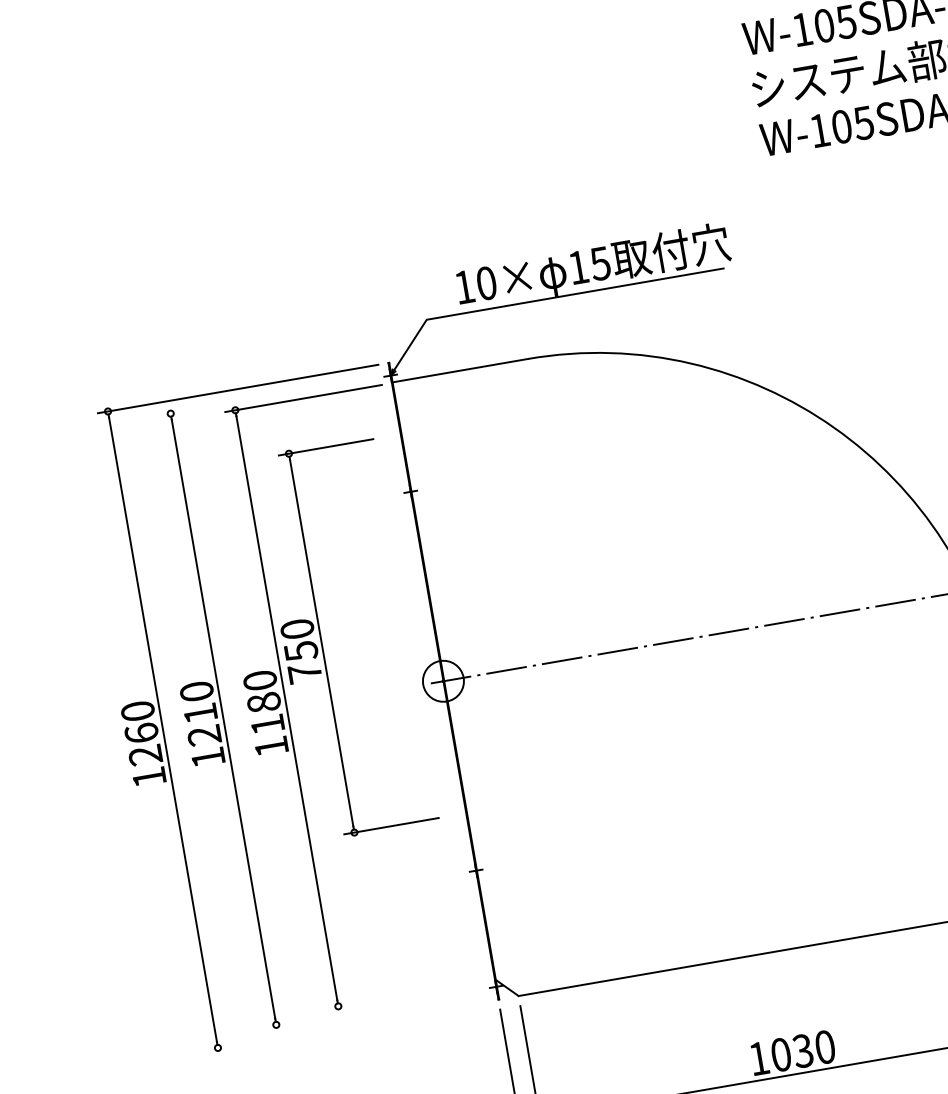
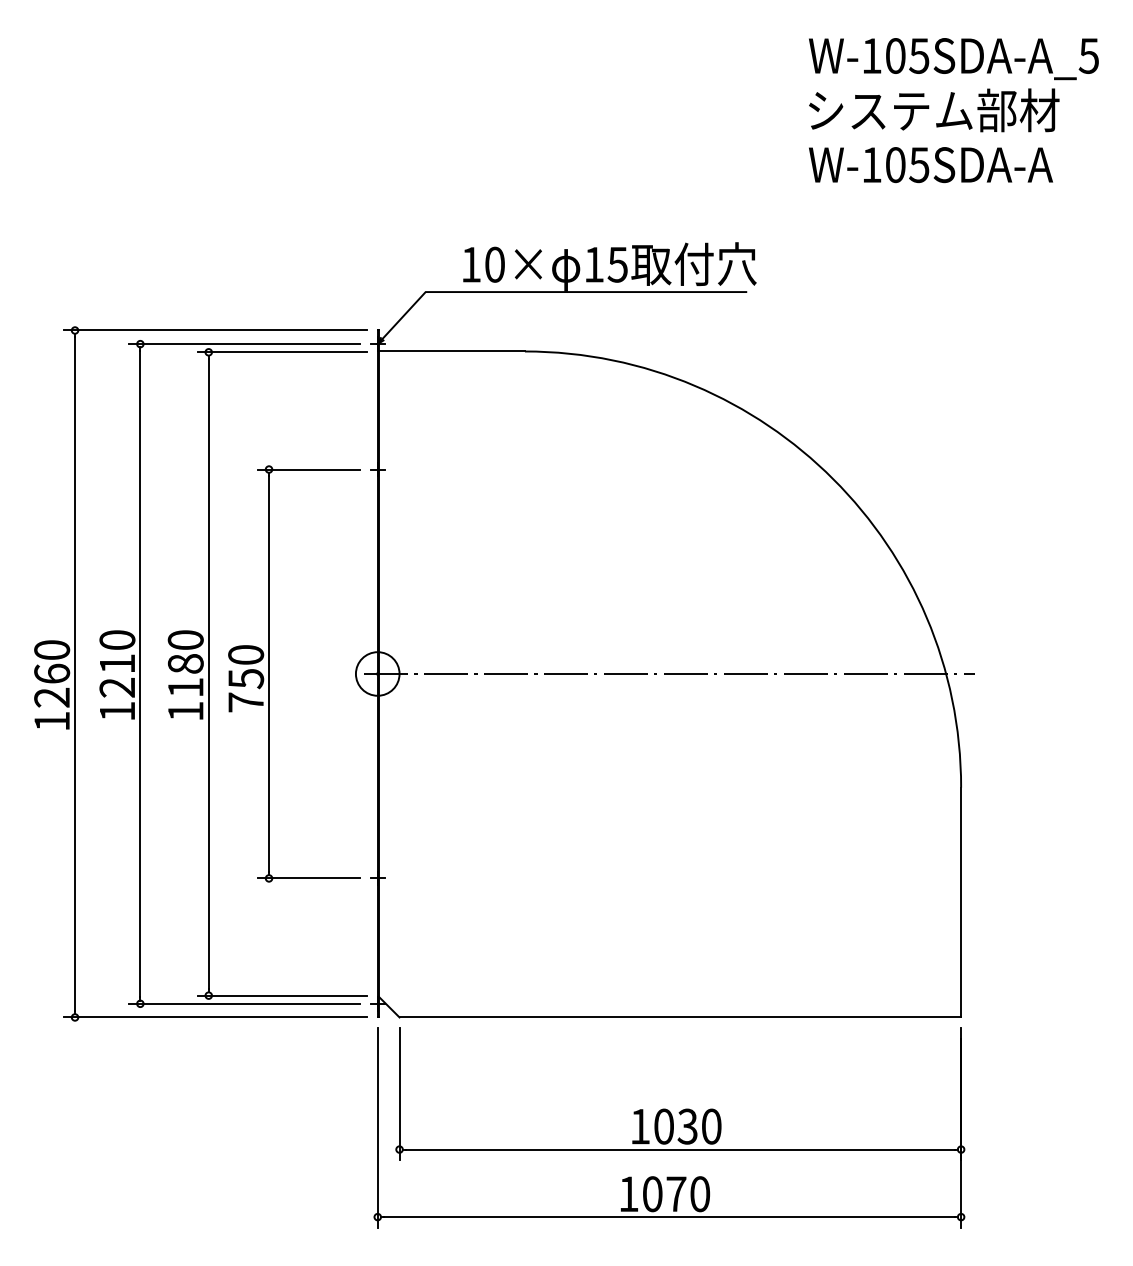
line: (267, 397) -> (244, 344), added
part: (322, 642) -> (269, 673), moved
line: (405, 994) -> (281, 995), added
line: (372, 1007) -> (244, 1003), added
line: (348, 1025) -> (215, 1017), added

